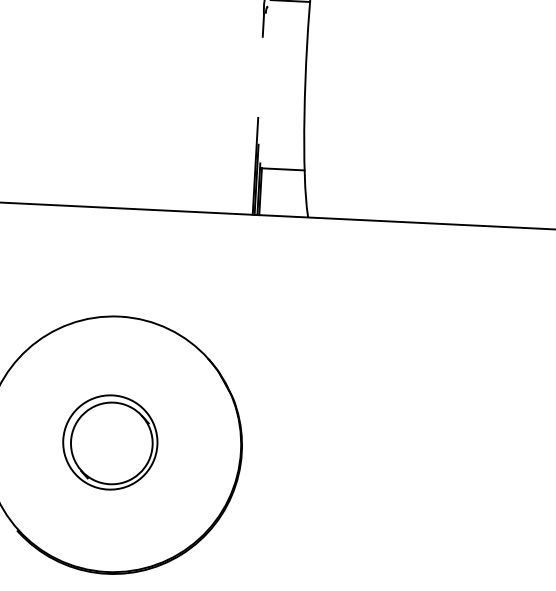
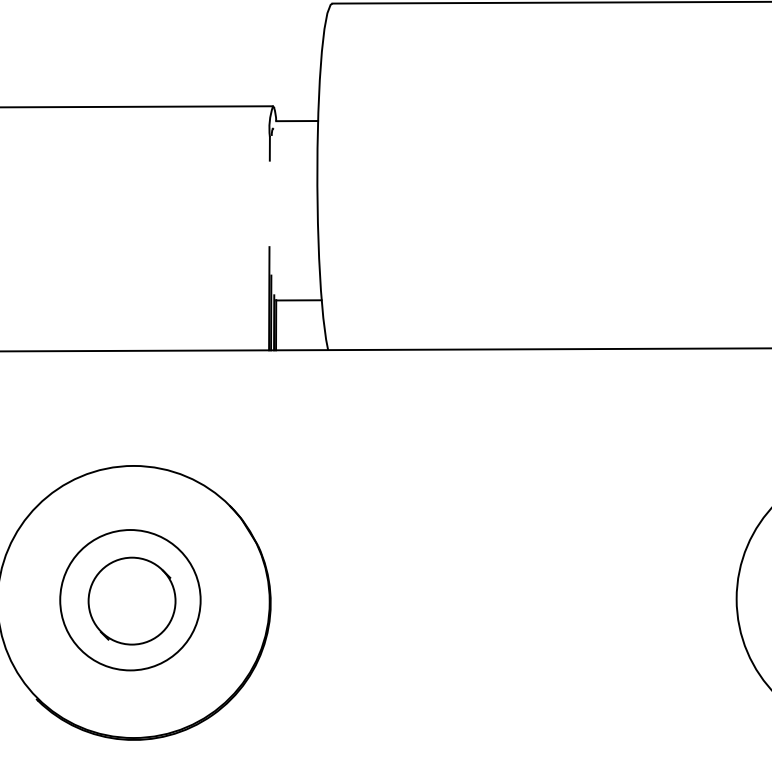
circle: (110, 442) -> (130, 600), size x1.4

